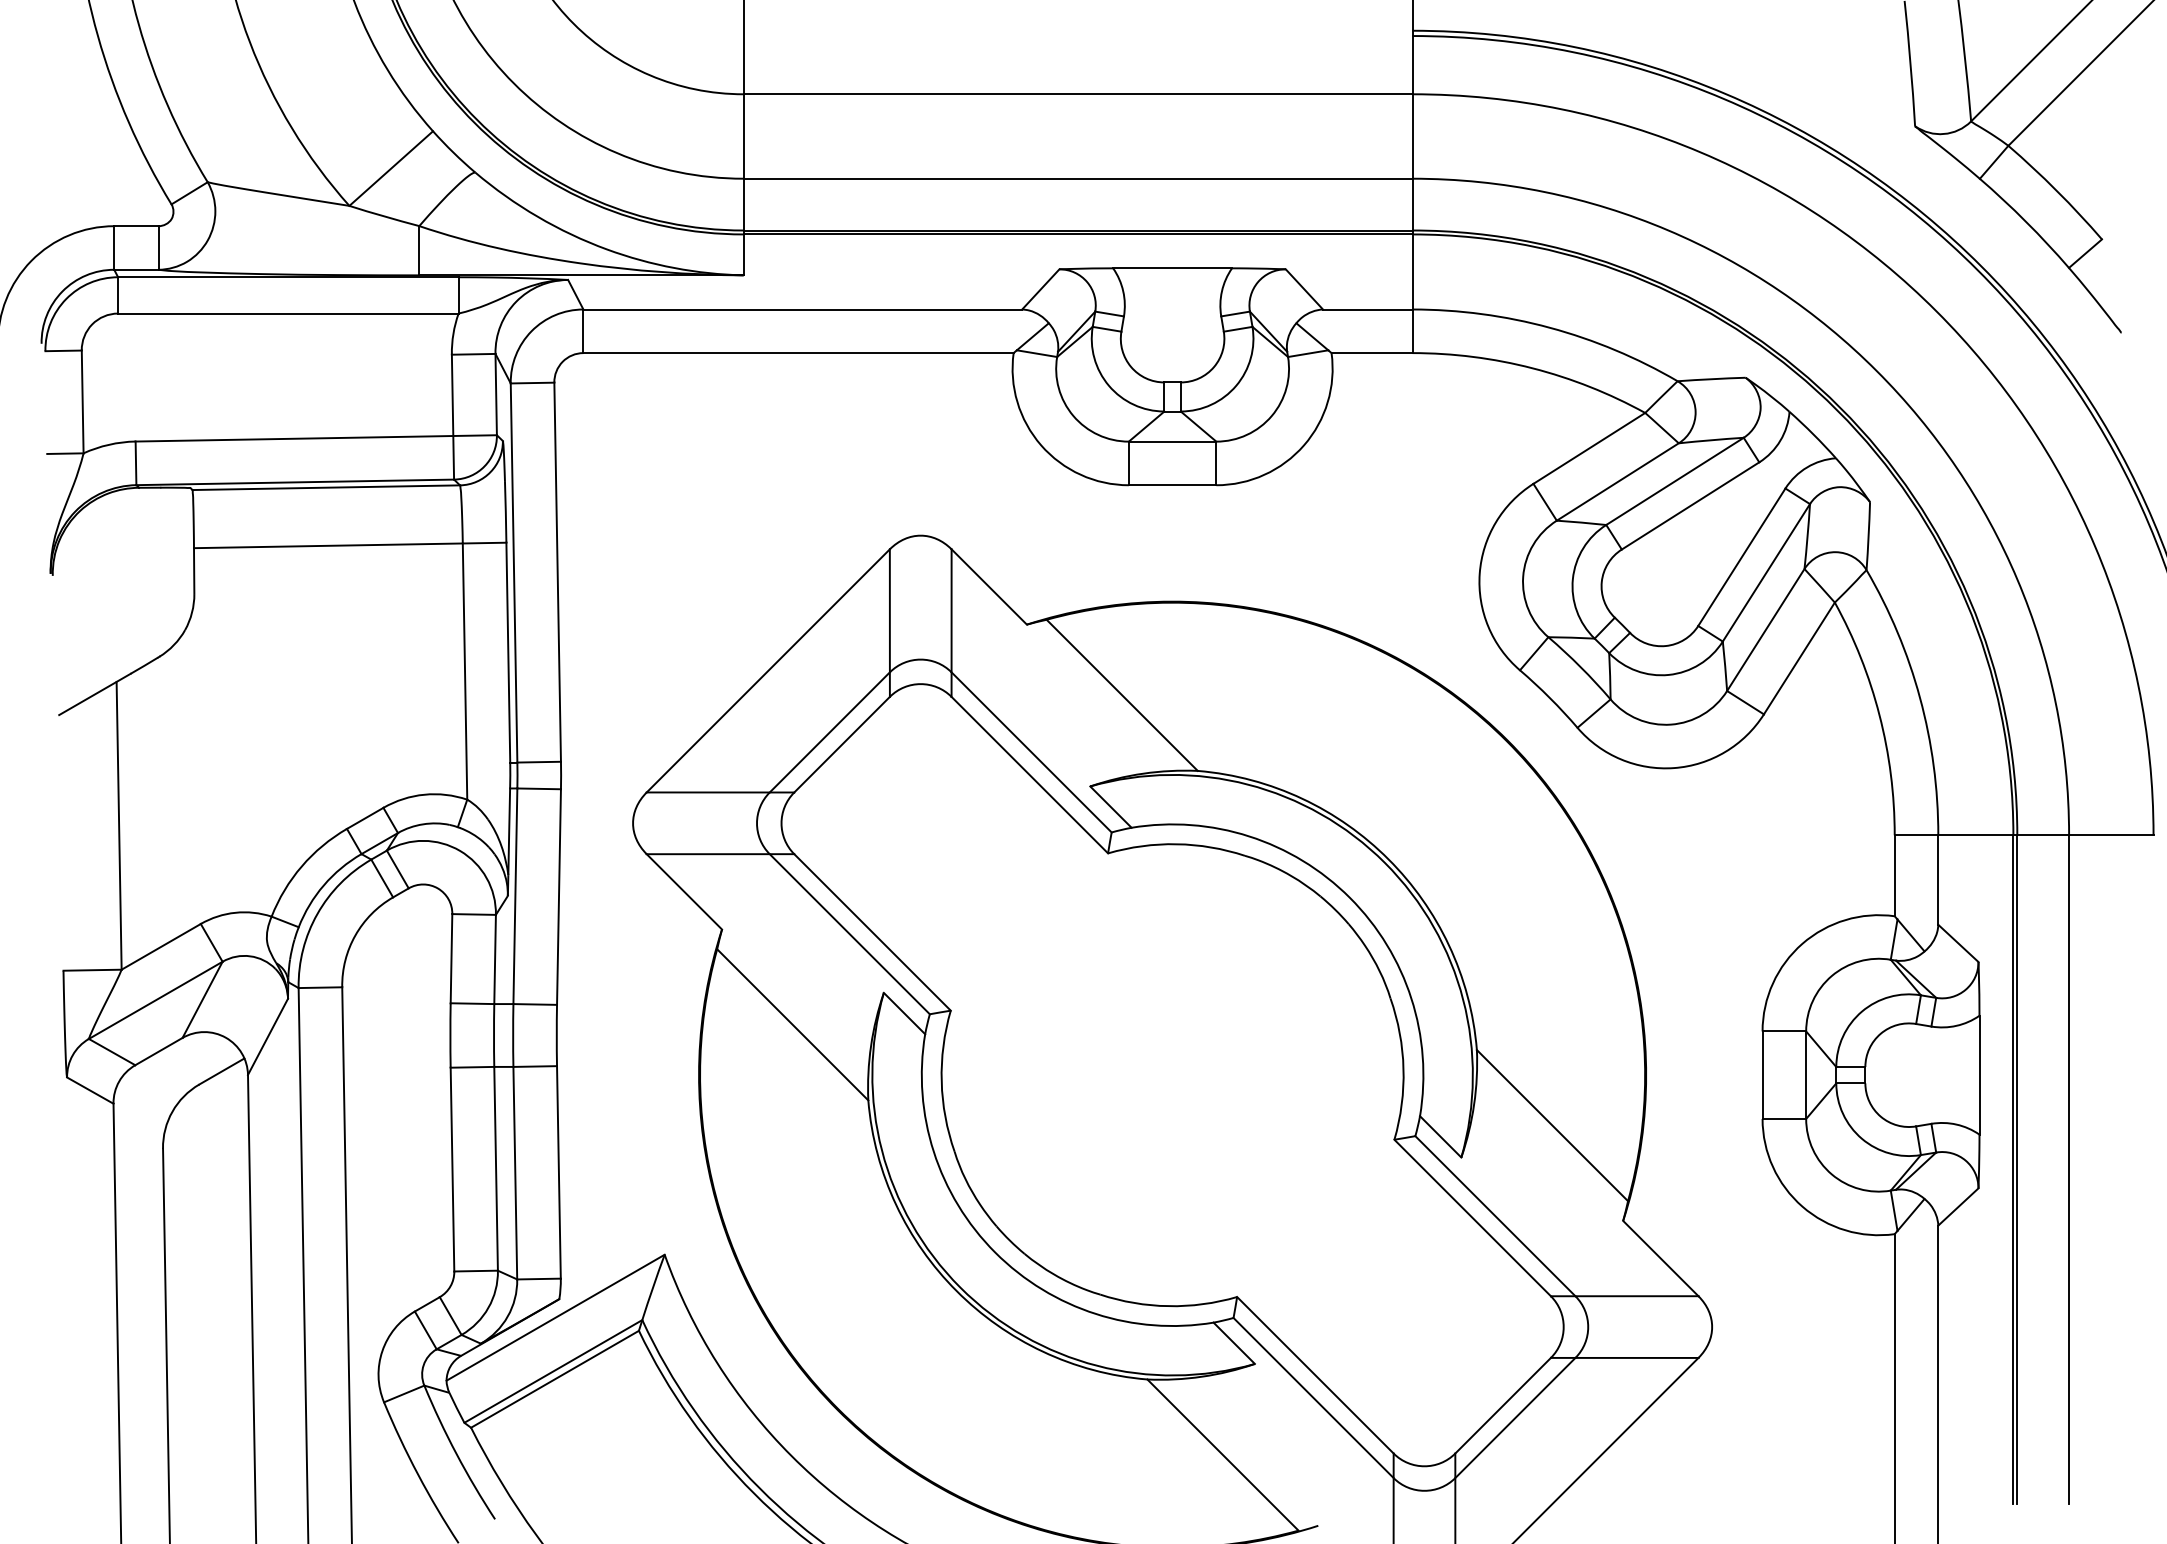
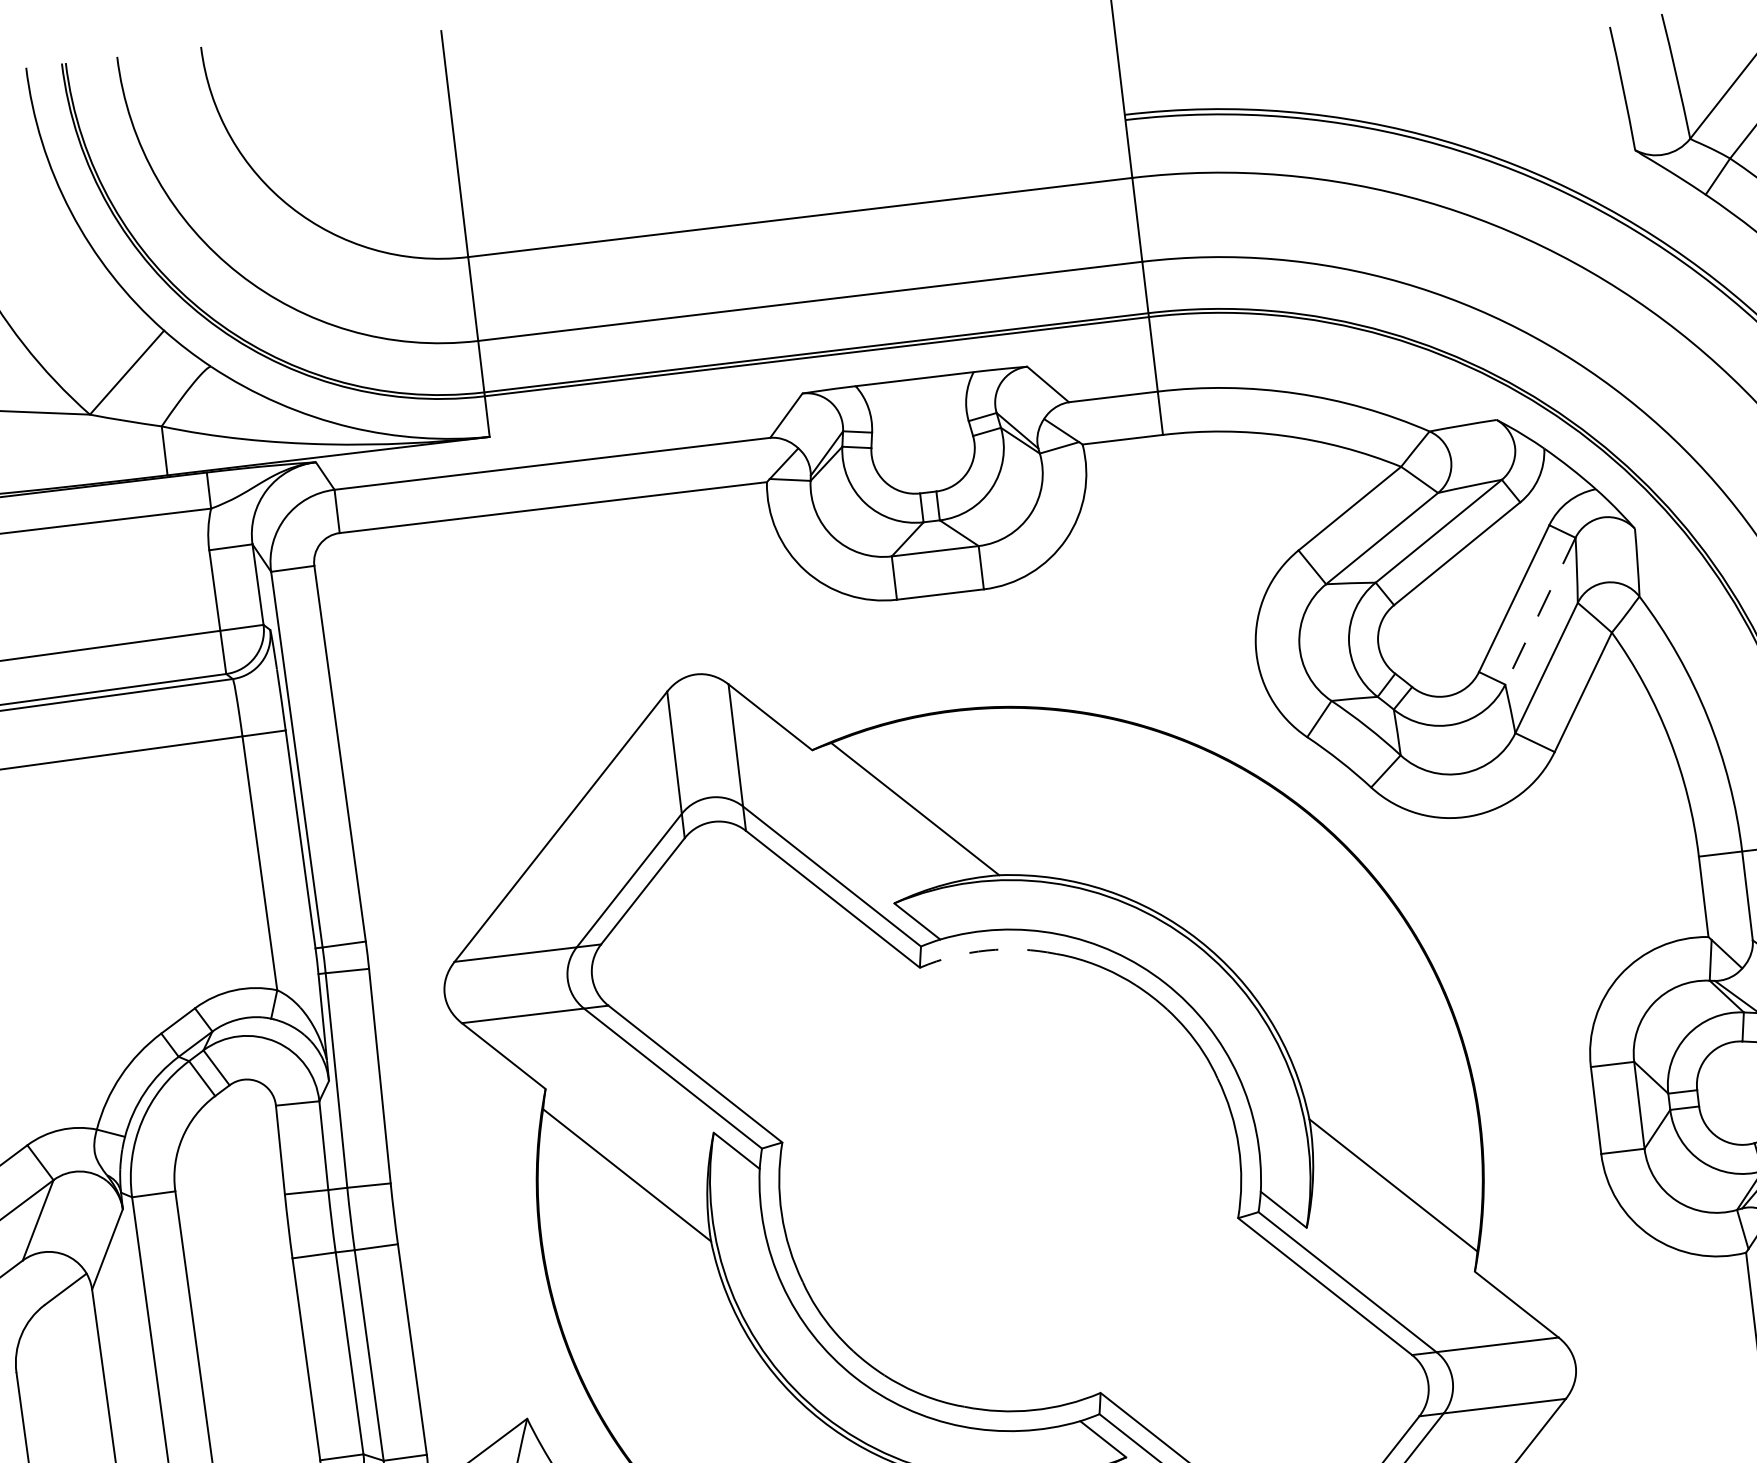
line: (1766, 573) -> (1540, 611), solid -> dashed
arc: (1176, 844) -> (986, 950), solid -> dashed

